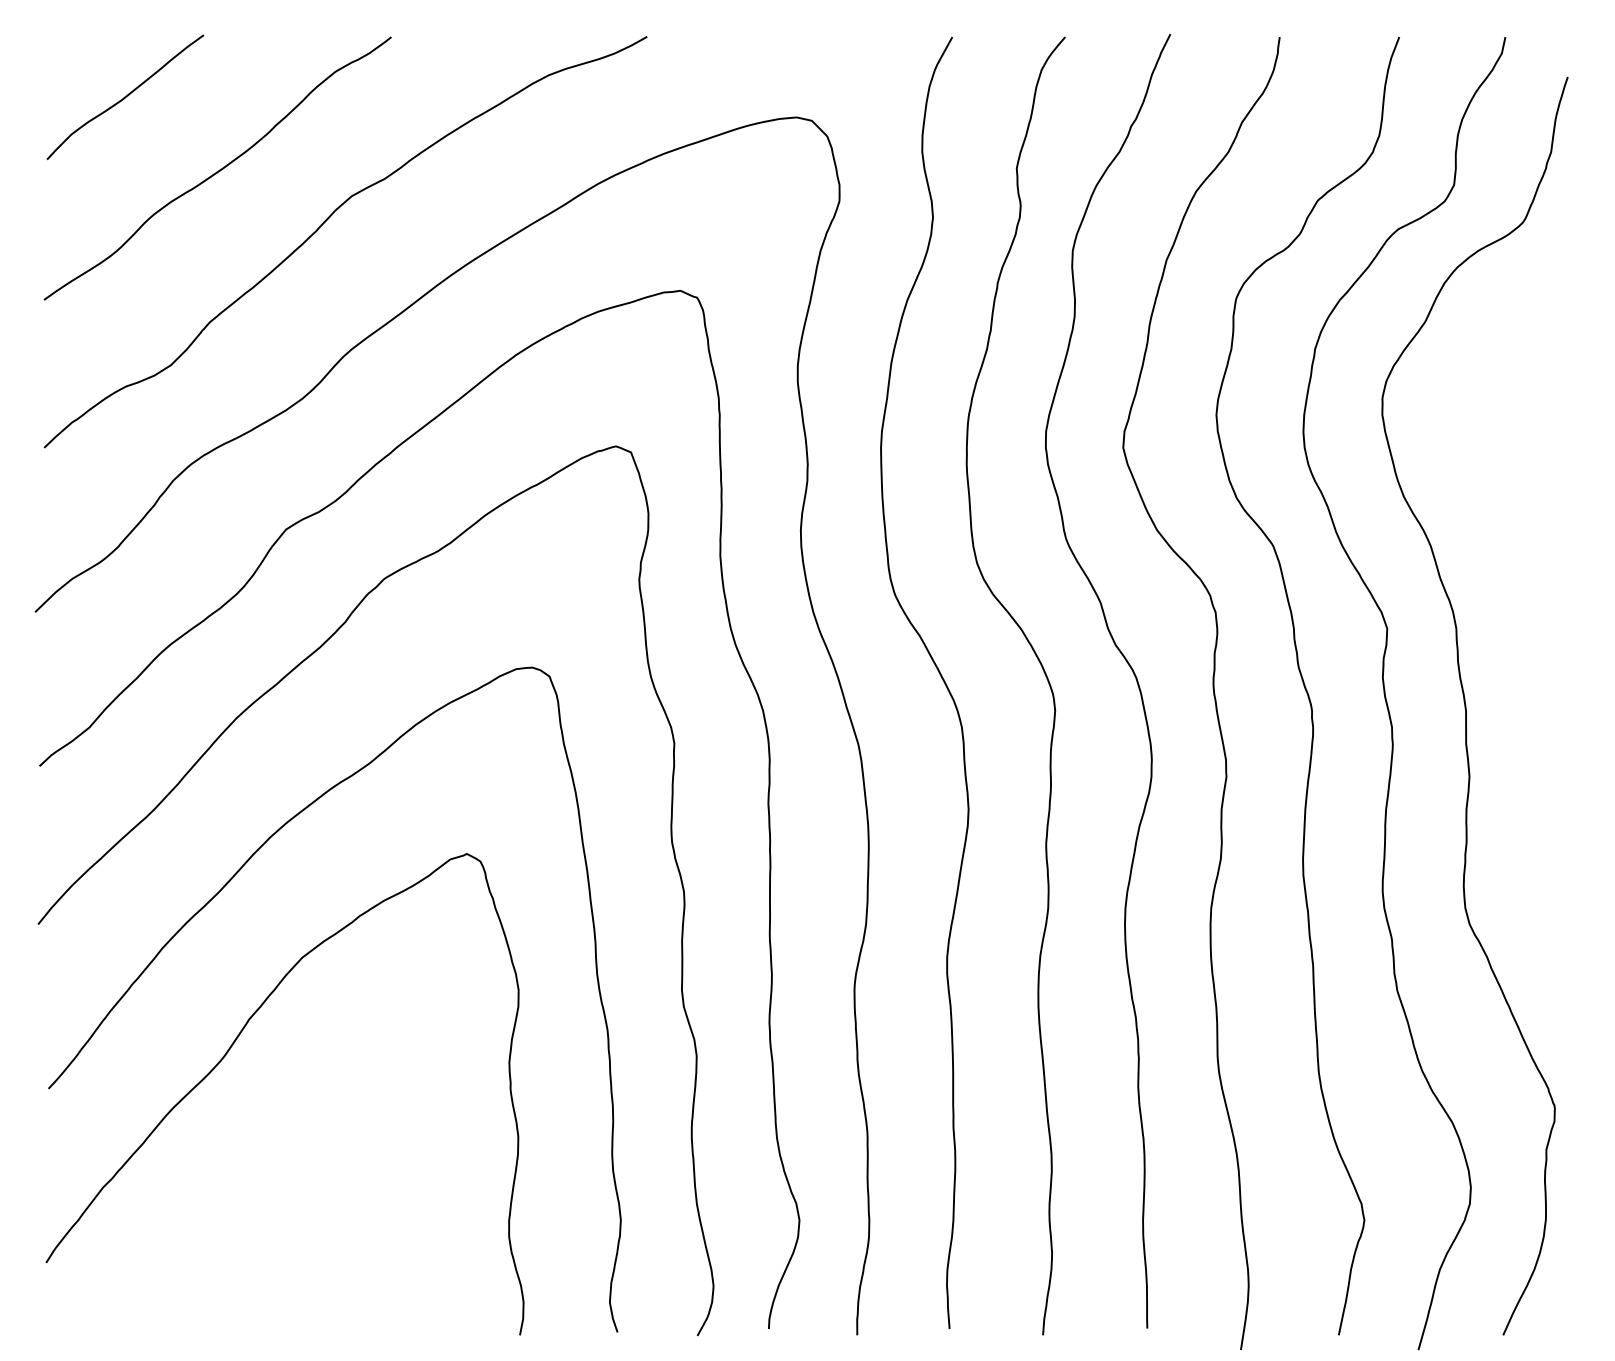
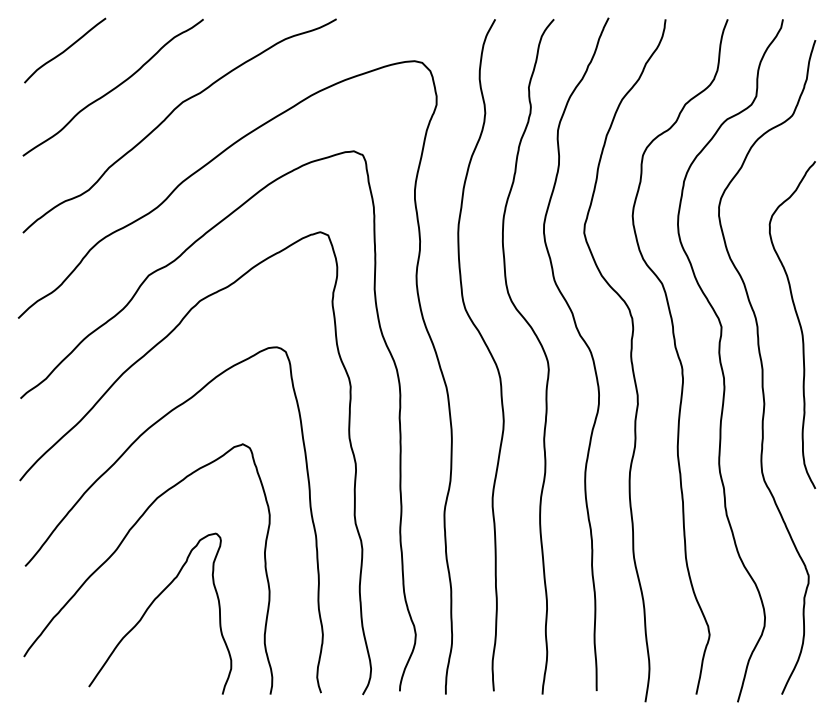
curve: (1535, 621) -> (798, 323), added
curve: (293, 1162) -> (152, 604), added

